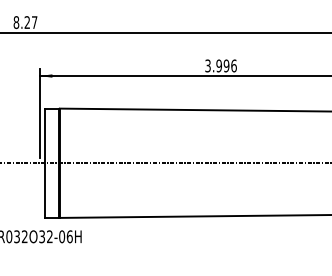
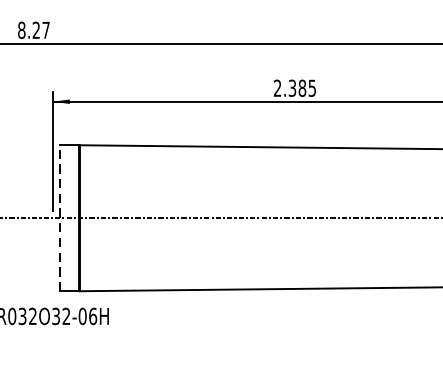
text: (220, 65) -> (294, 87), 3.996 -> 2.385
line: (45, 163) -> (60, 218), solid -> dashed

